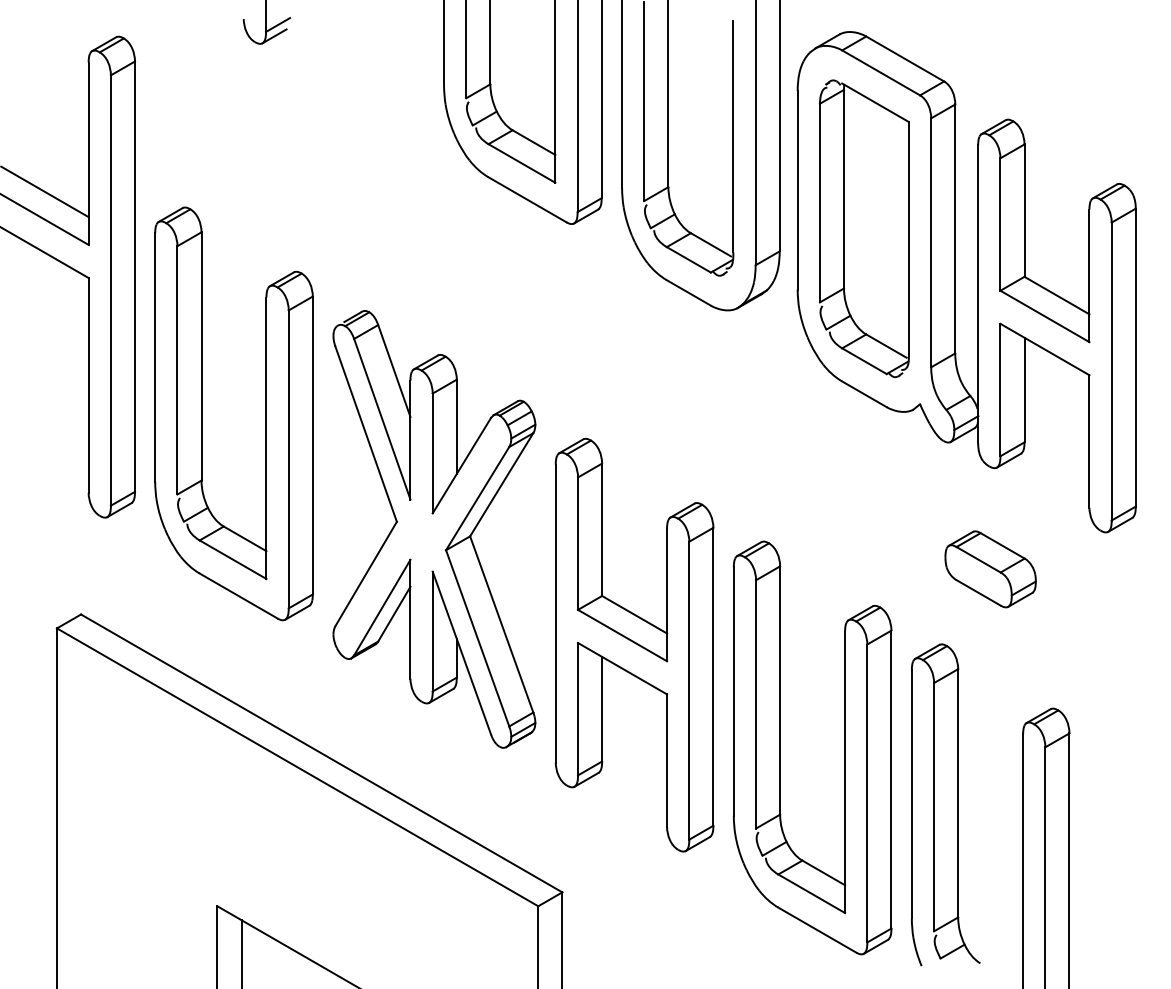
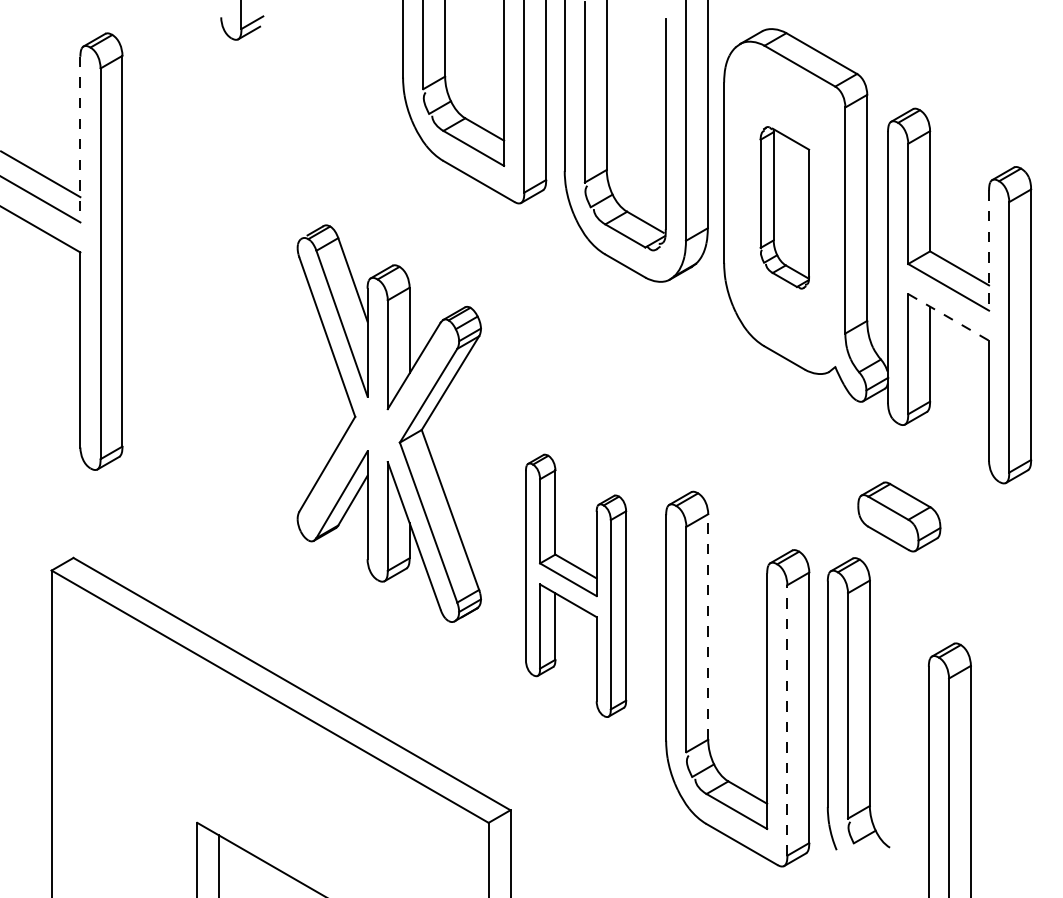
line: (88, 153) -> (80, 139), solid -> dashed
part: (864, 228) -> (784, 207), size x0.6
line: (1089, 276) -> (989, 251), solid -> dashed
line: (1044, 349) -> (948, 317), solid -> dashed
part: (202, 413) -> (183, 375), removed
part: (433, 529) -> (388, 423), moved
part: (633, 644) -> (575, 585), size x0.7
line: (780, 689) -> (708, 626), solid -> dashed
line: (867, 792) -> (787, 719), solid -> dashed
part: (945, 804) -> (858, 703), moved

